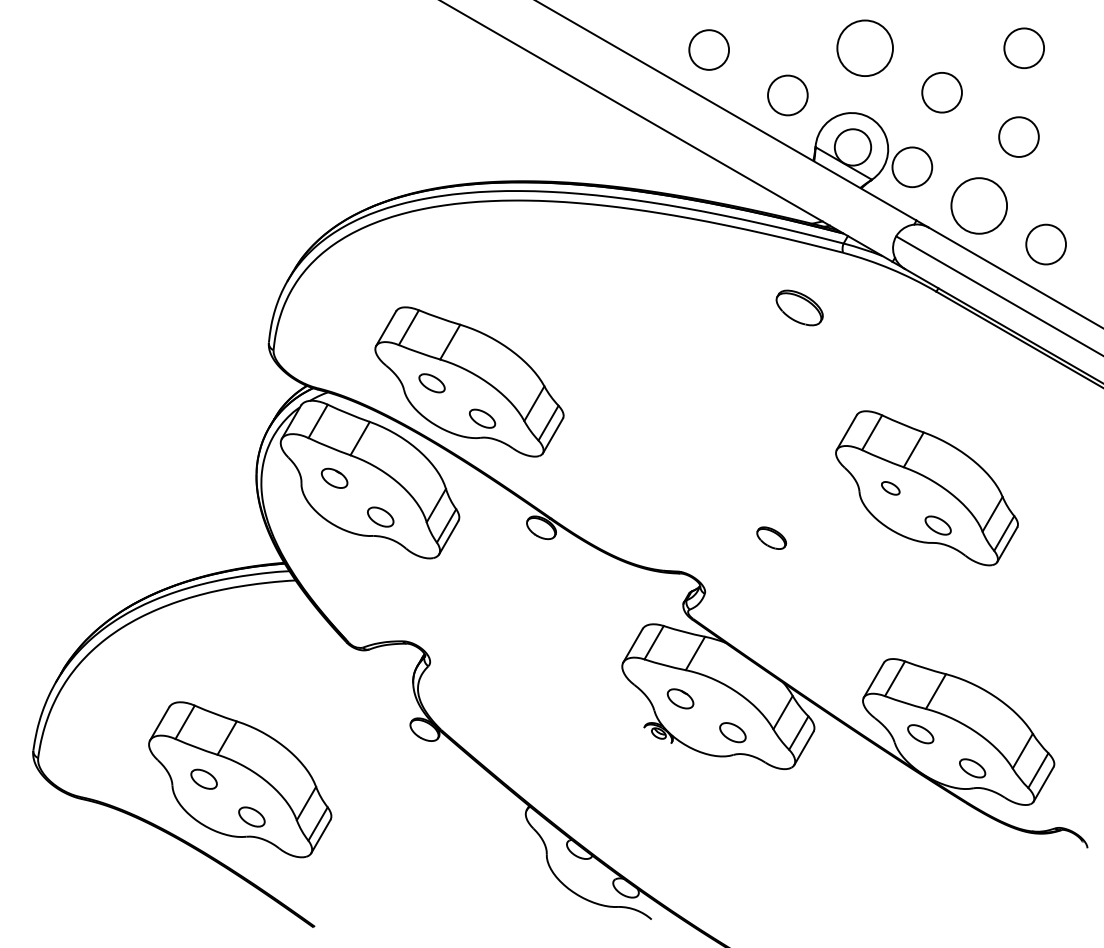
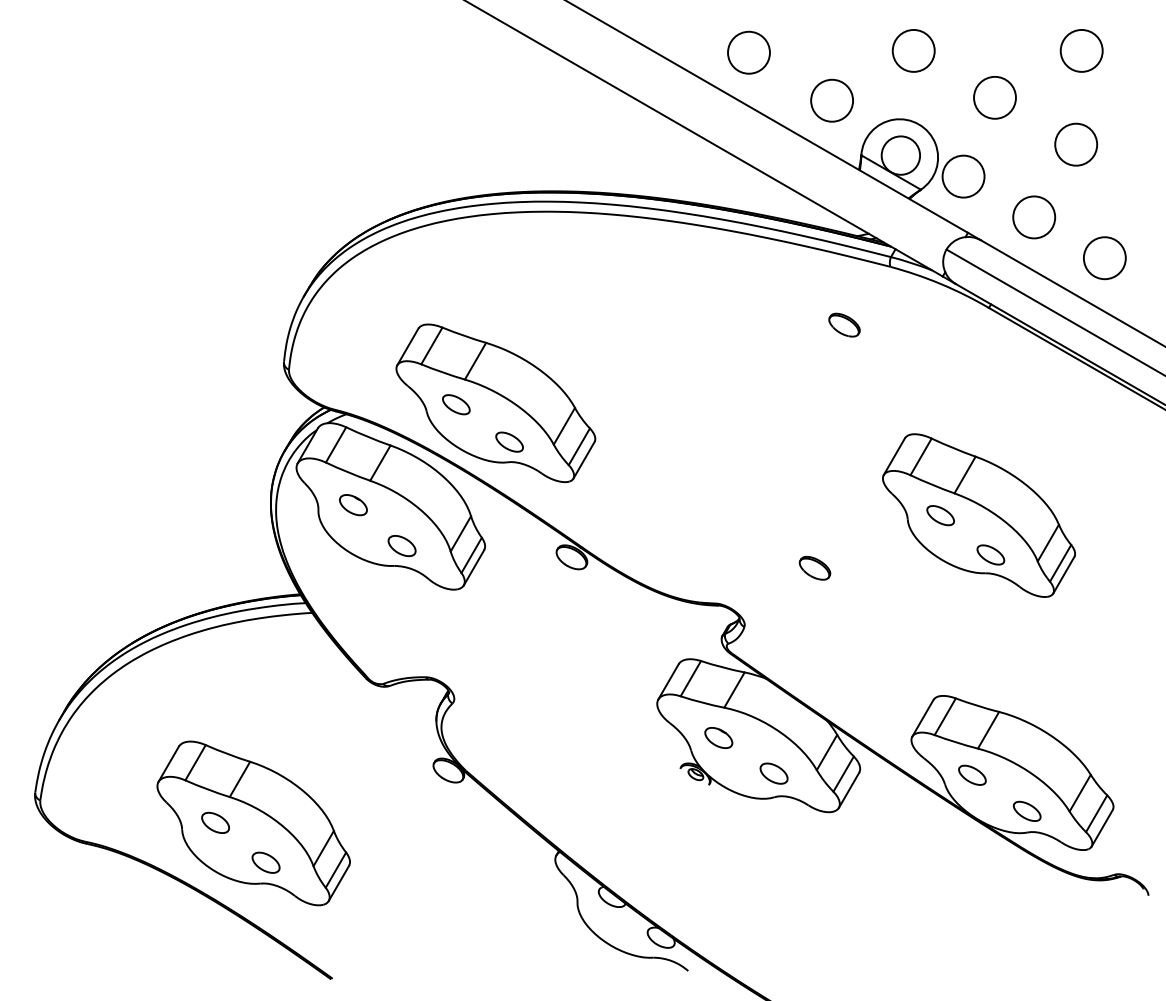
circle: (865, 48) -> (914, 51), size x0.71
circle: (979, 205) -> (1034, 216), size x0.71
part: (799, 307) -> (844, 324), size x0.62
part: (890, 488) -> (940, 515), size x1.43

